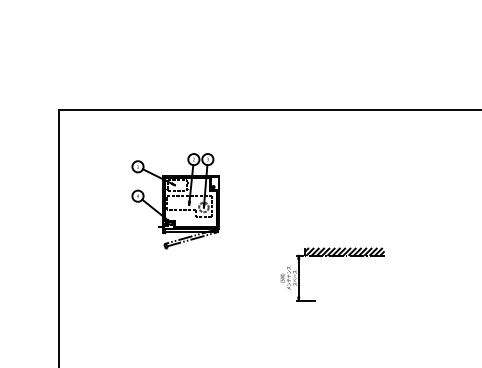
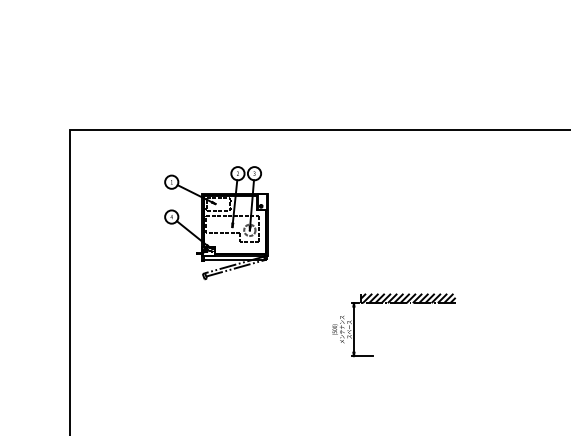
part: (175, 201) -> (216, 223), moved

